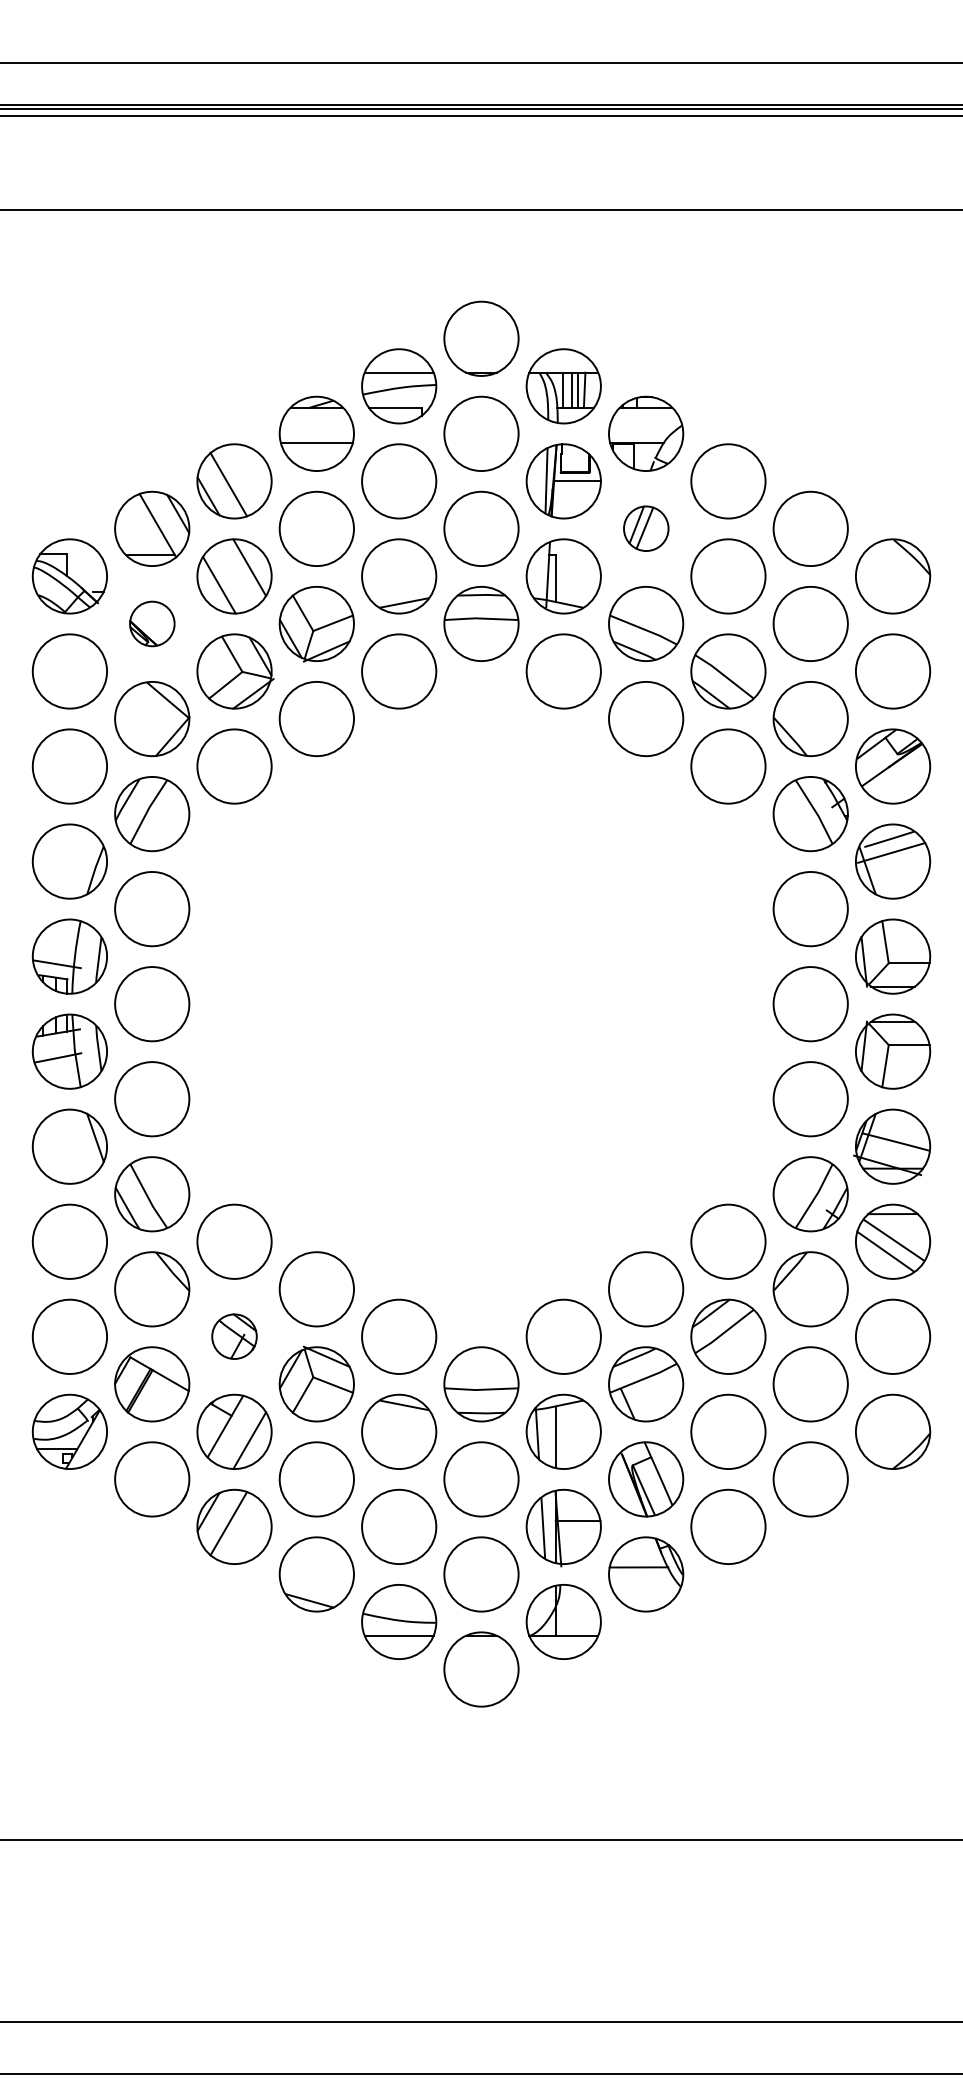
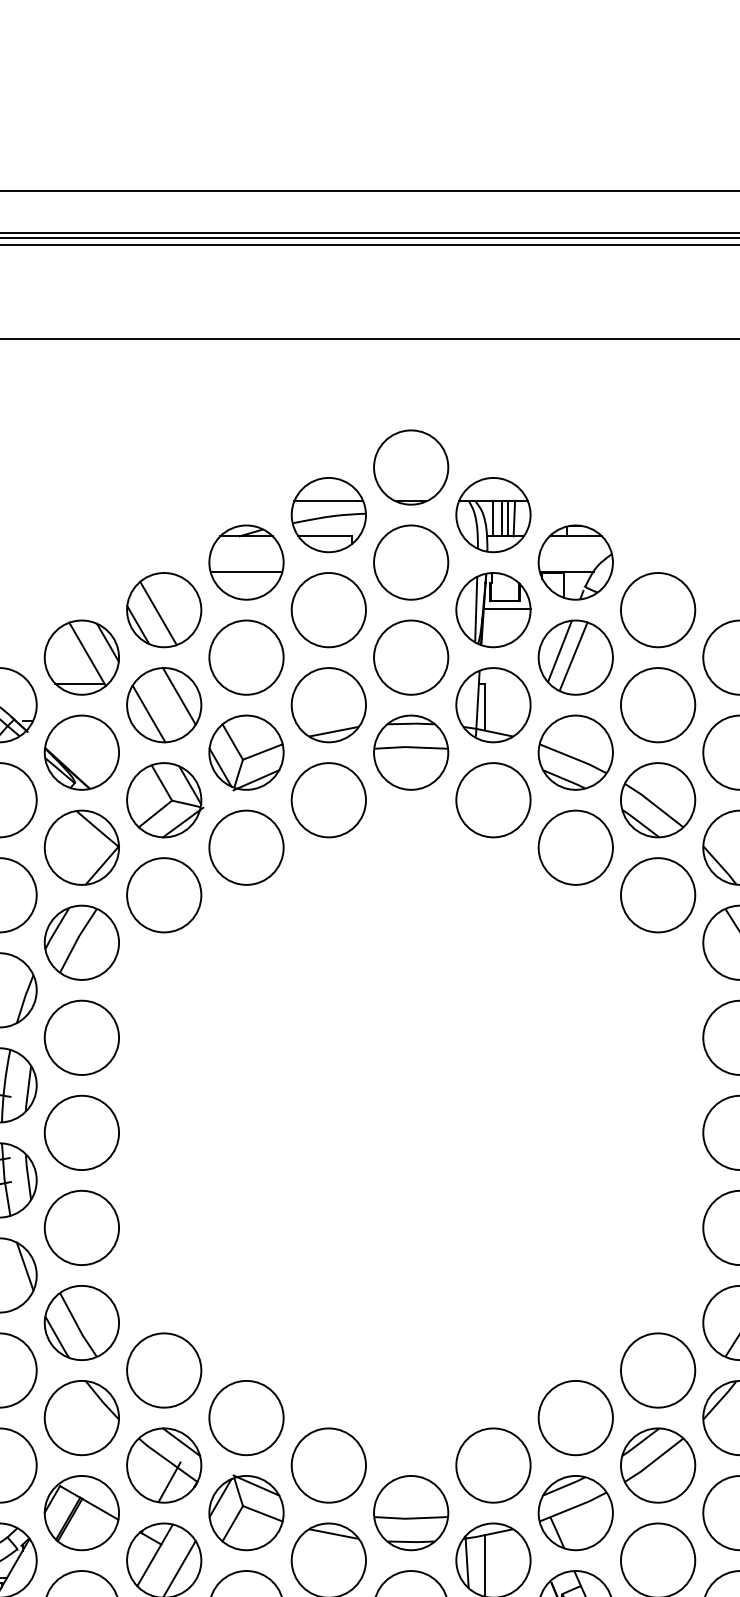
part: (646, 528) -> (576, 657), size x1.67
part: (152, 623) -> (82, 752), size x1.67
part: (234, 1336) -> (164, 1465), size x1.67

